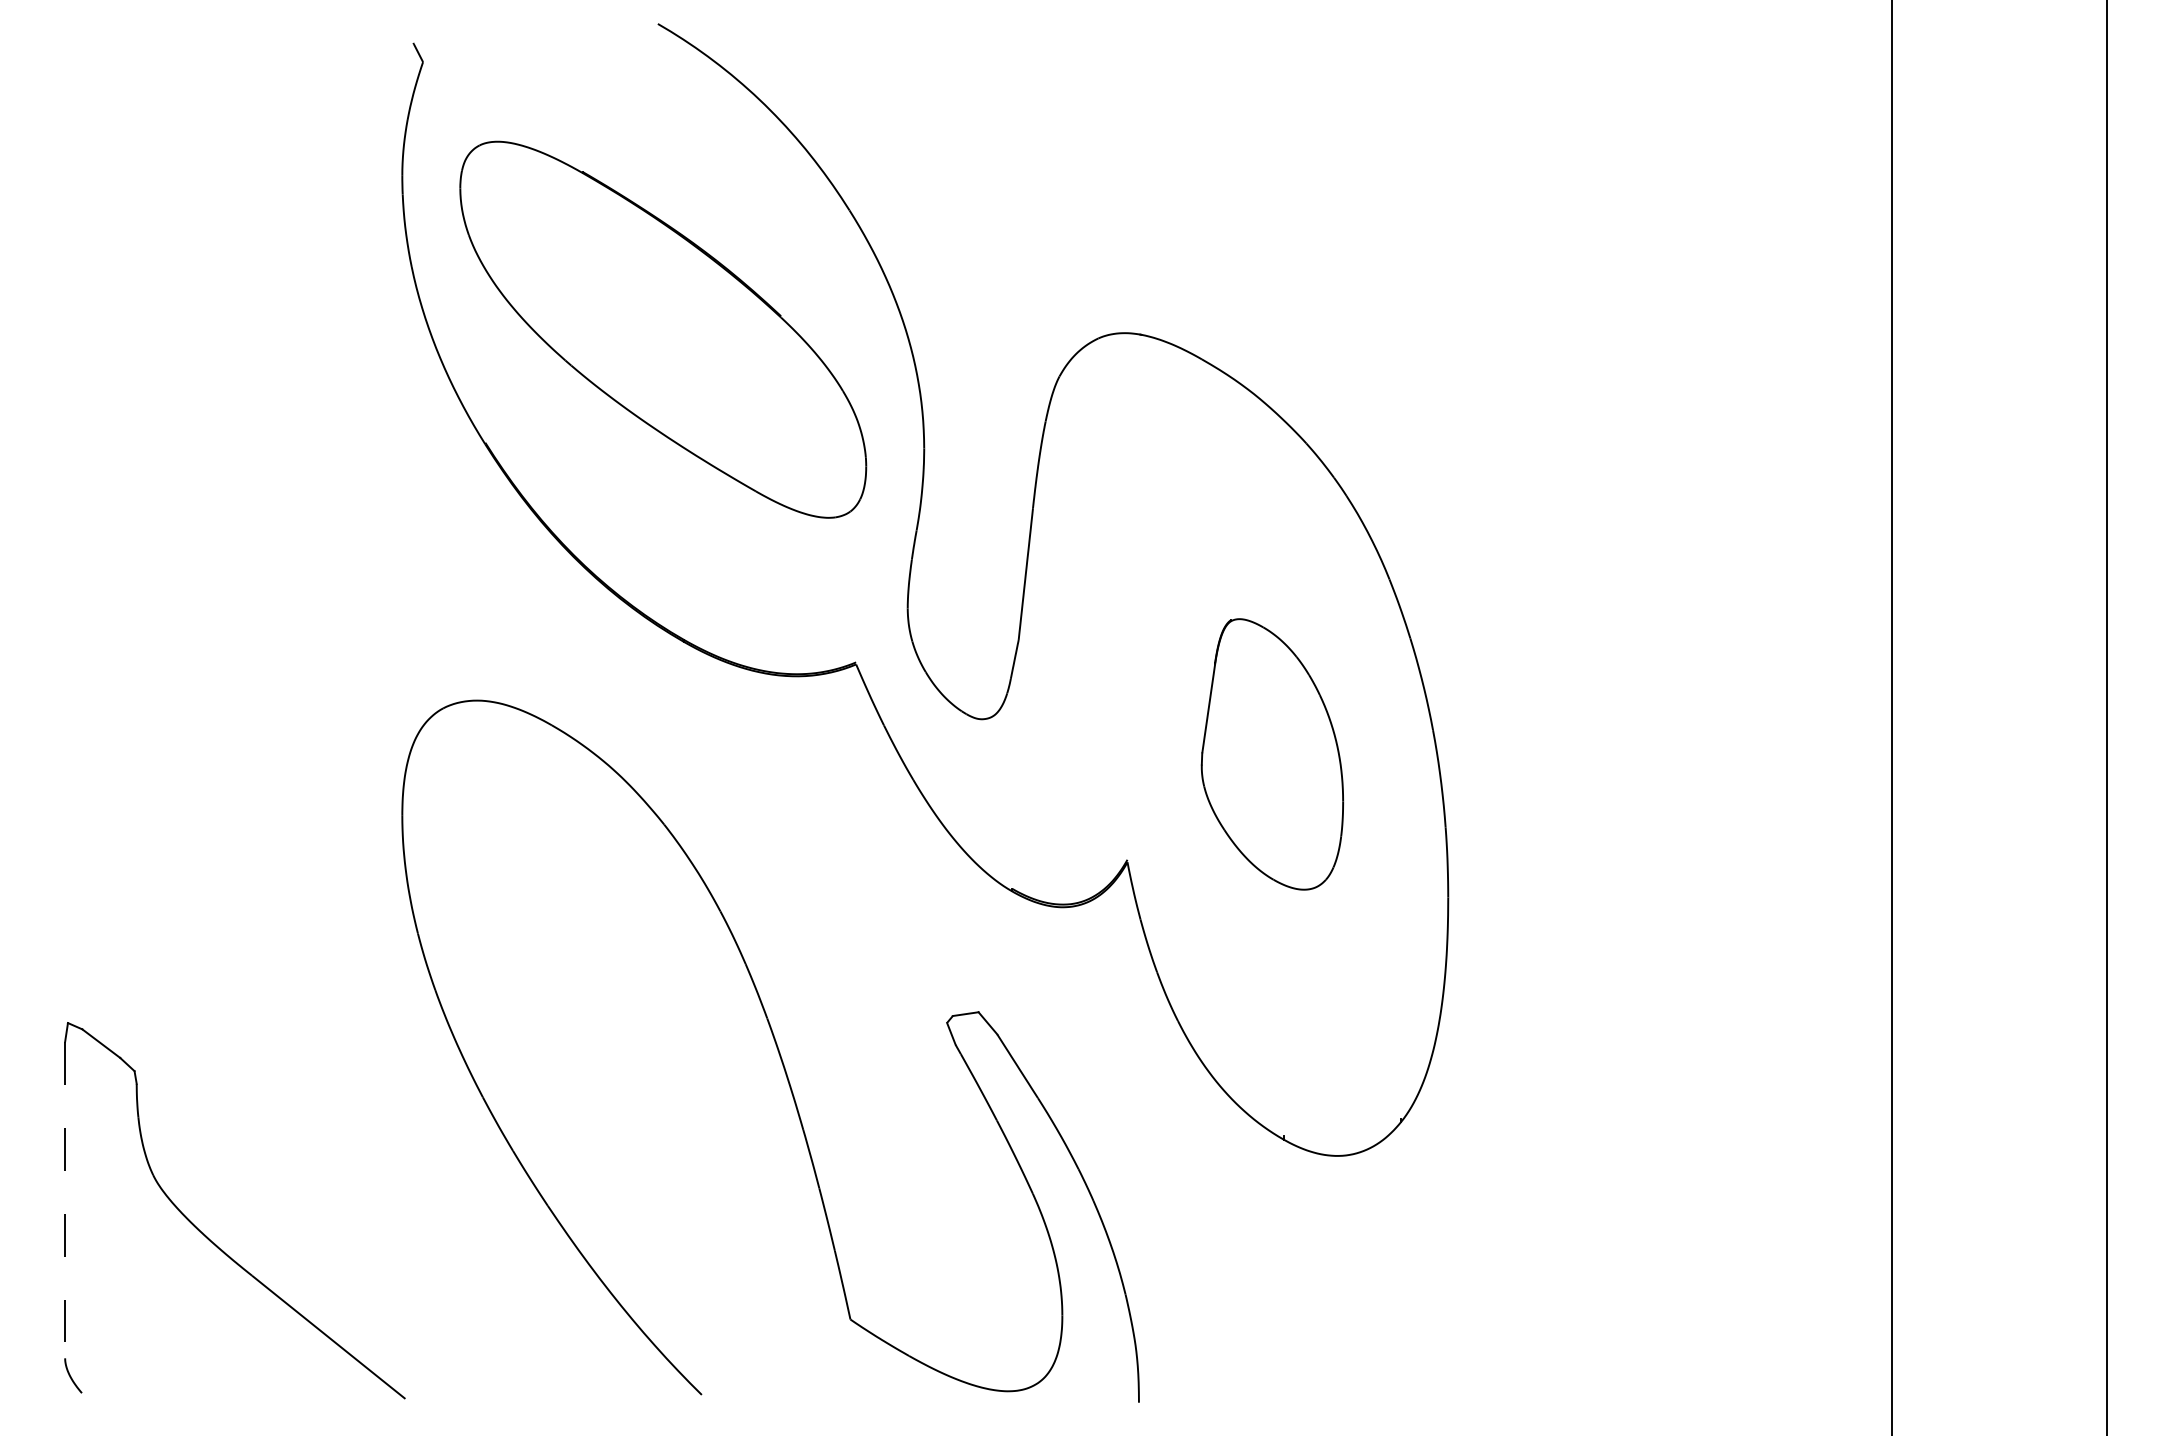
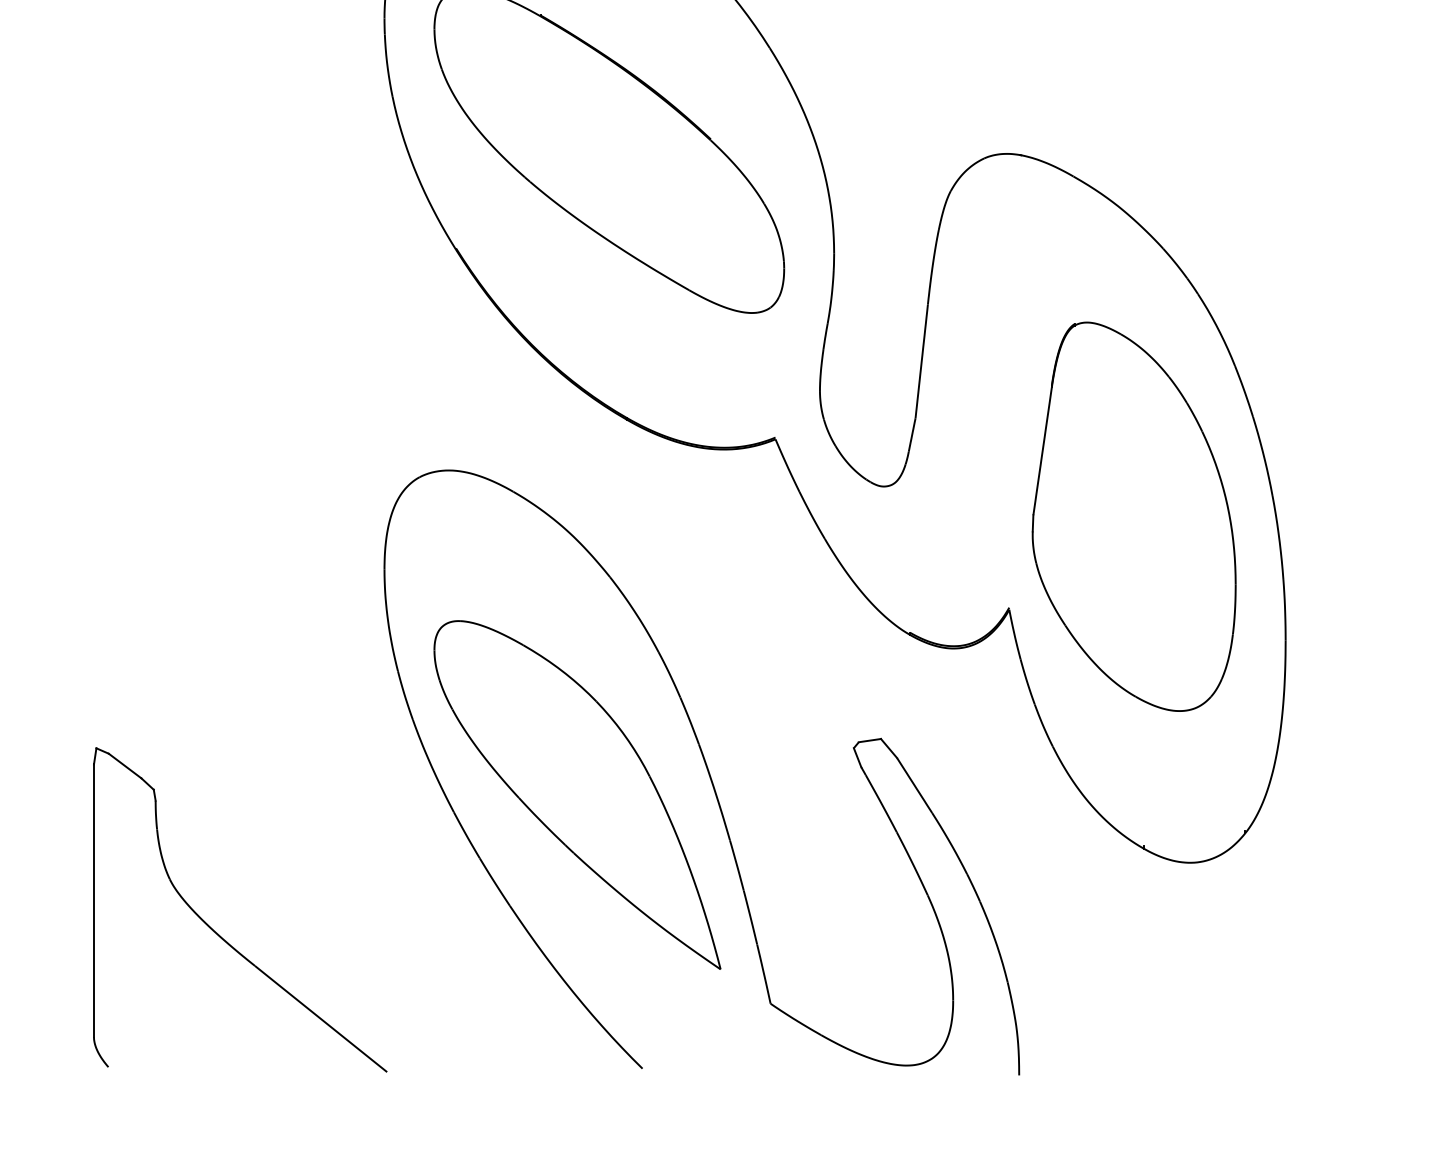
part: (1272, 754) -> (1134, 516), size x1.67
part: (626, 1077) -> (577, 795), added
line: (65, 1200) -> (94, 901), dashed -> solid

